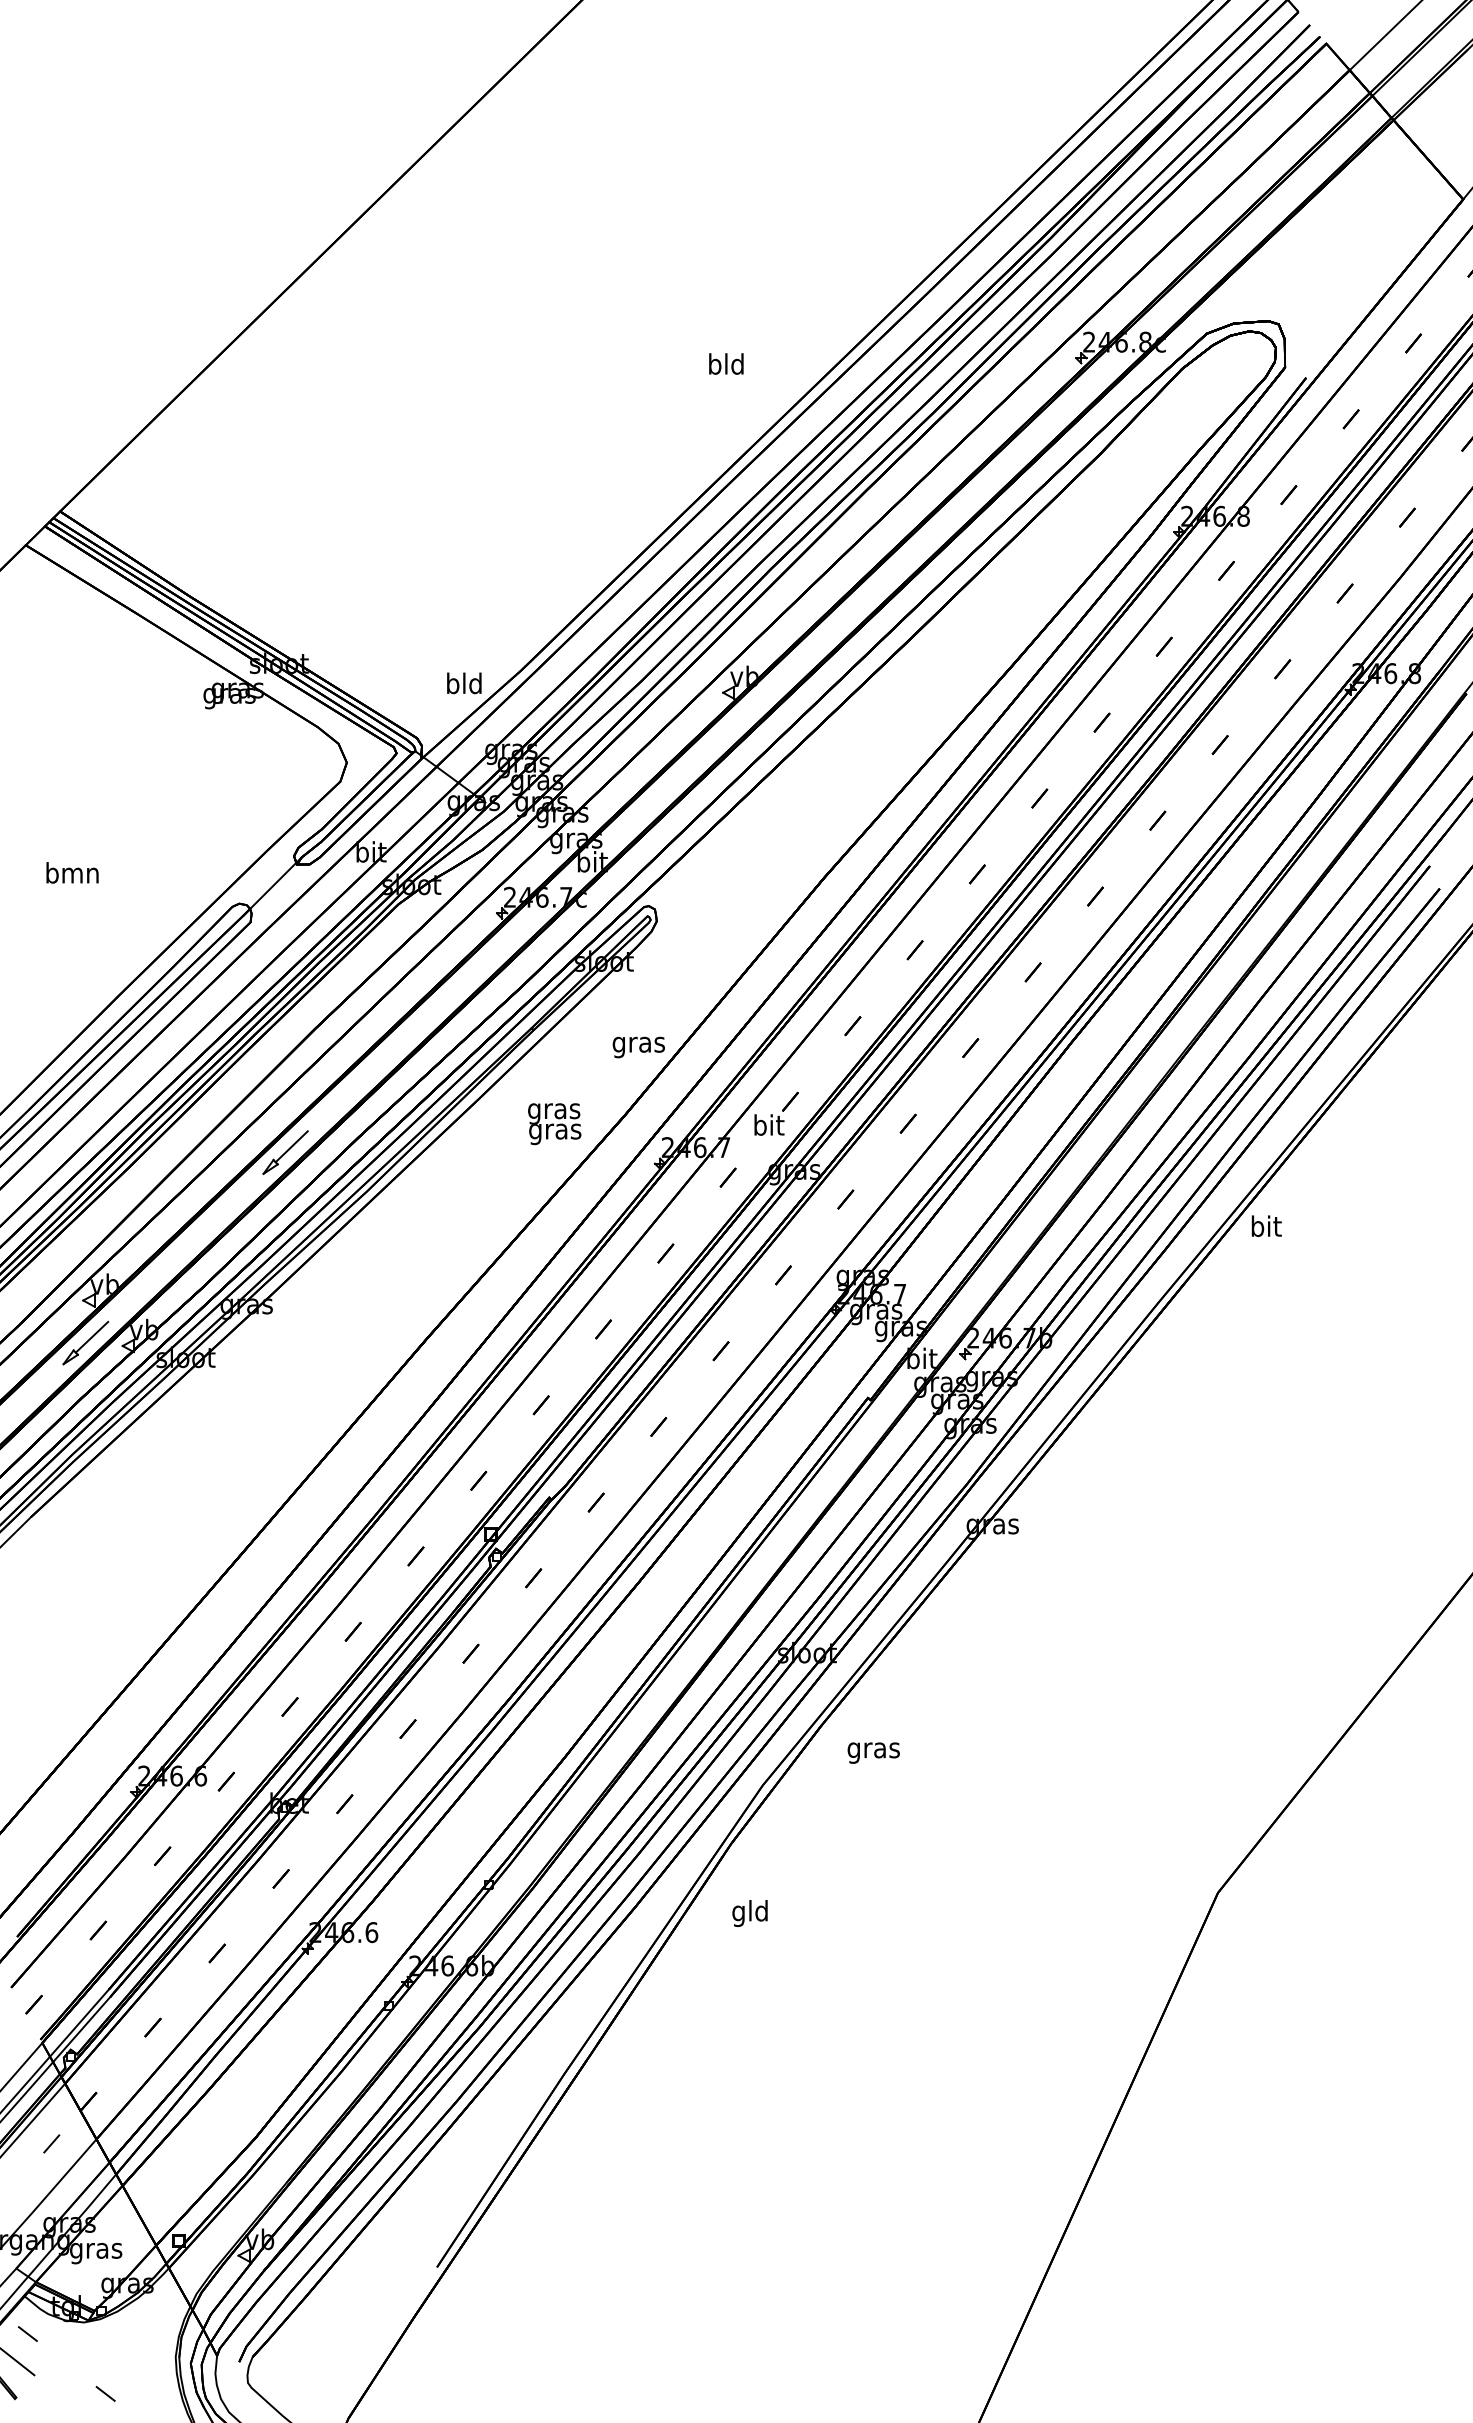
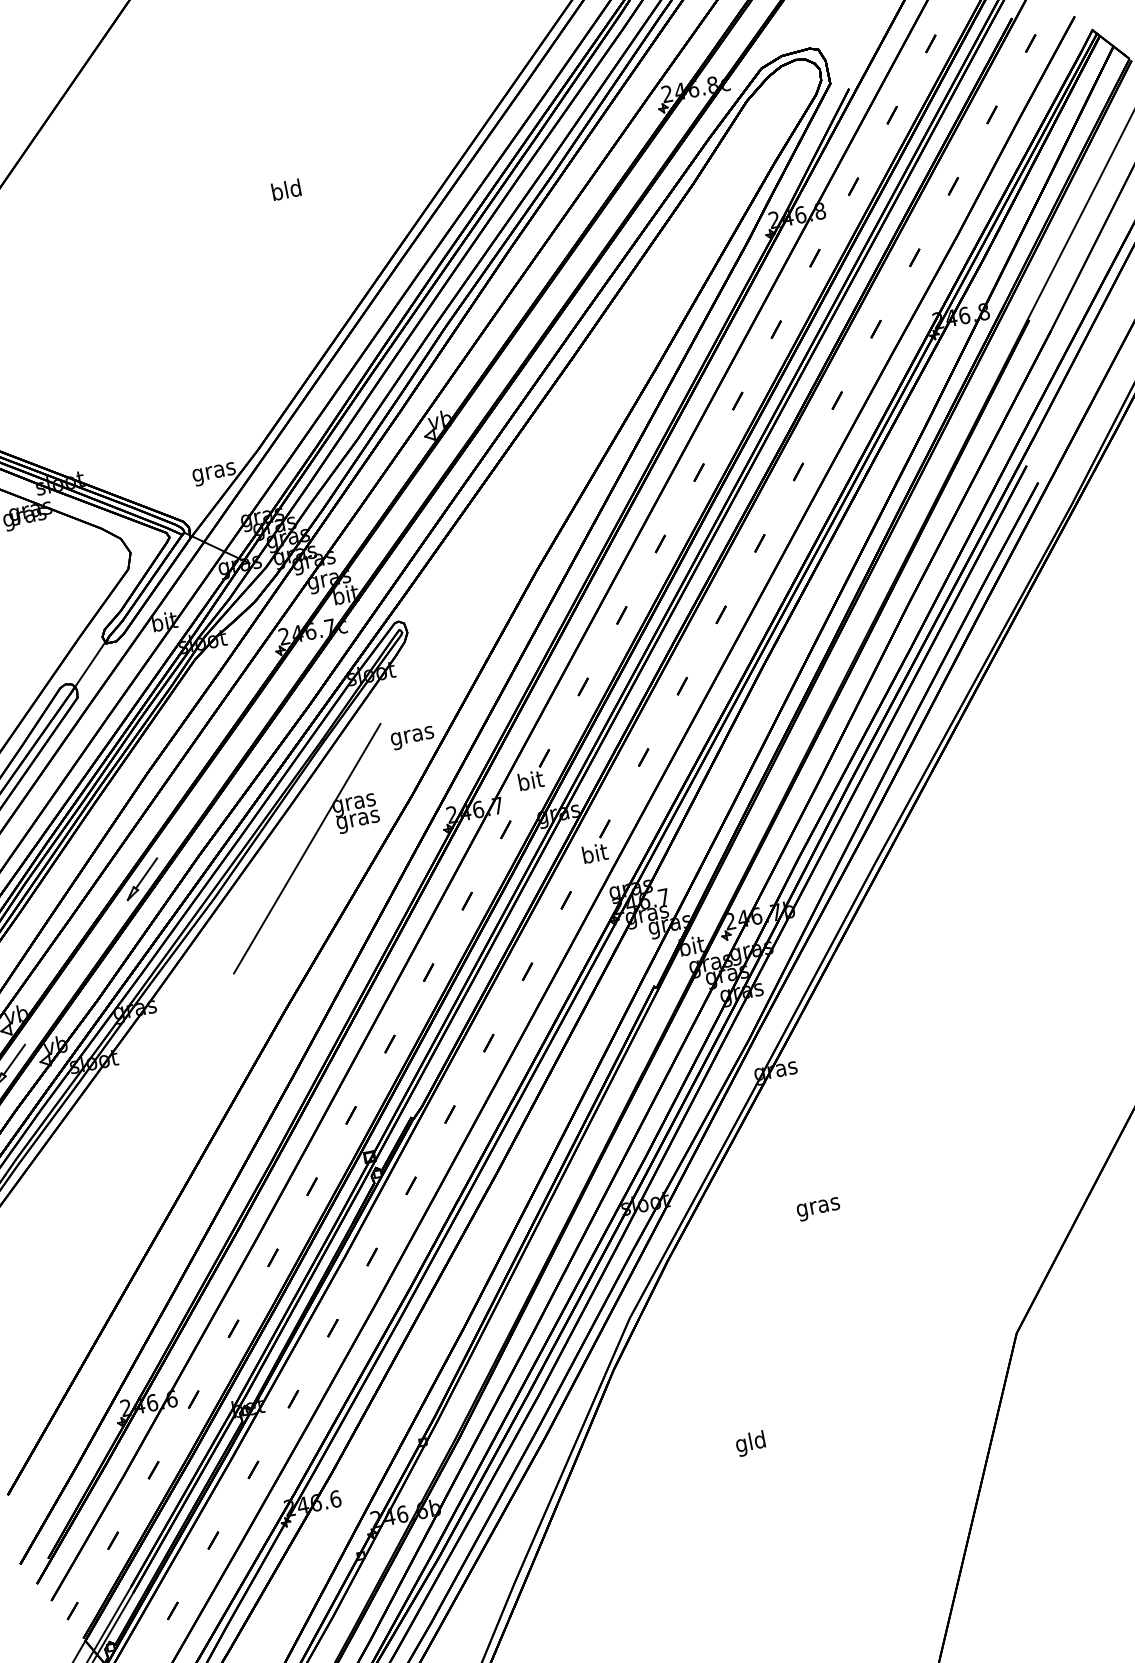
text: (726, 363) -> (286, 189), moved
text: (464, 685) -> (213, 471), bld -> gras
line: (487, 1154) -> (306, 848), added
text: (1266, 1225) -> (594, 852), moved
text: (873, 1752) -> (818, 1208), moved
text: (749, 1913) -> (750, 1443), moved

